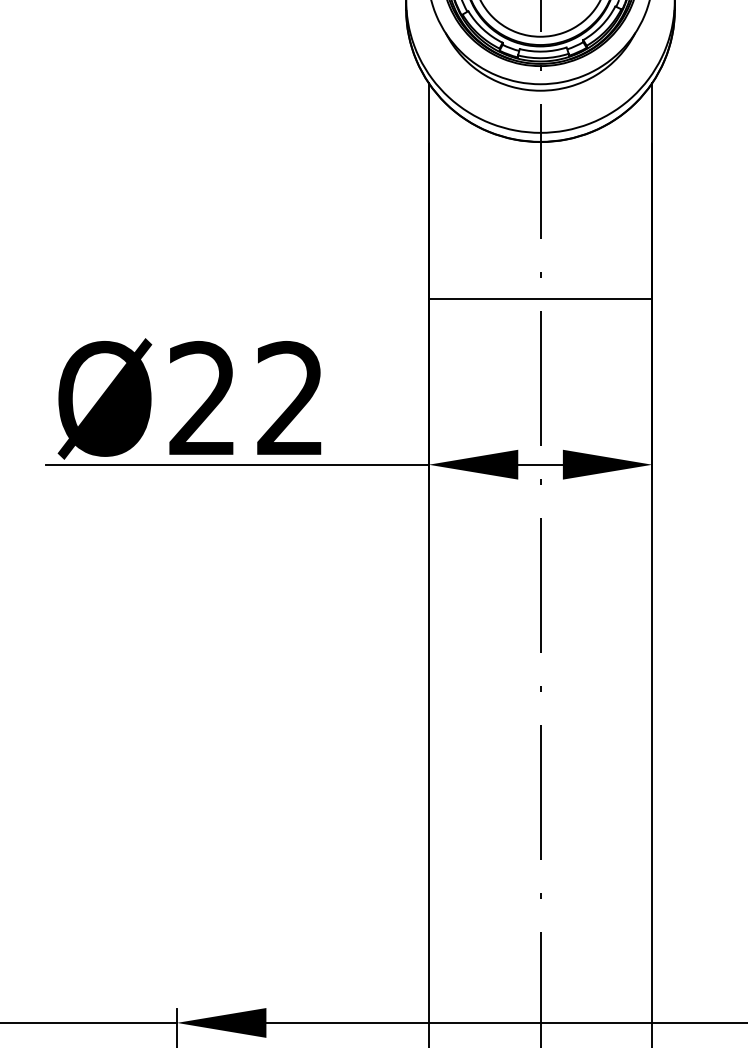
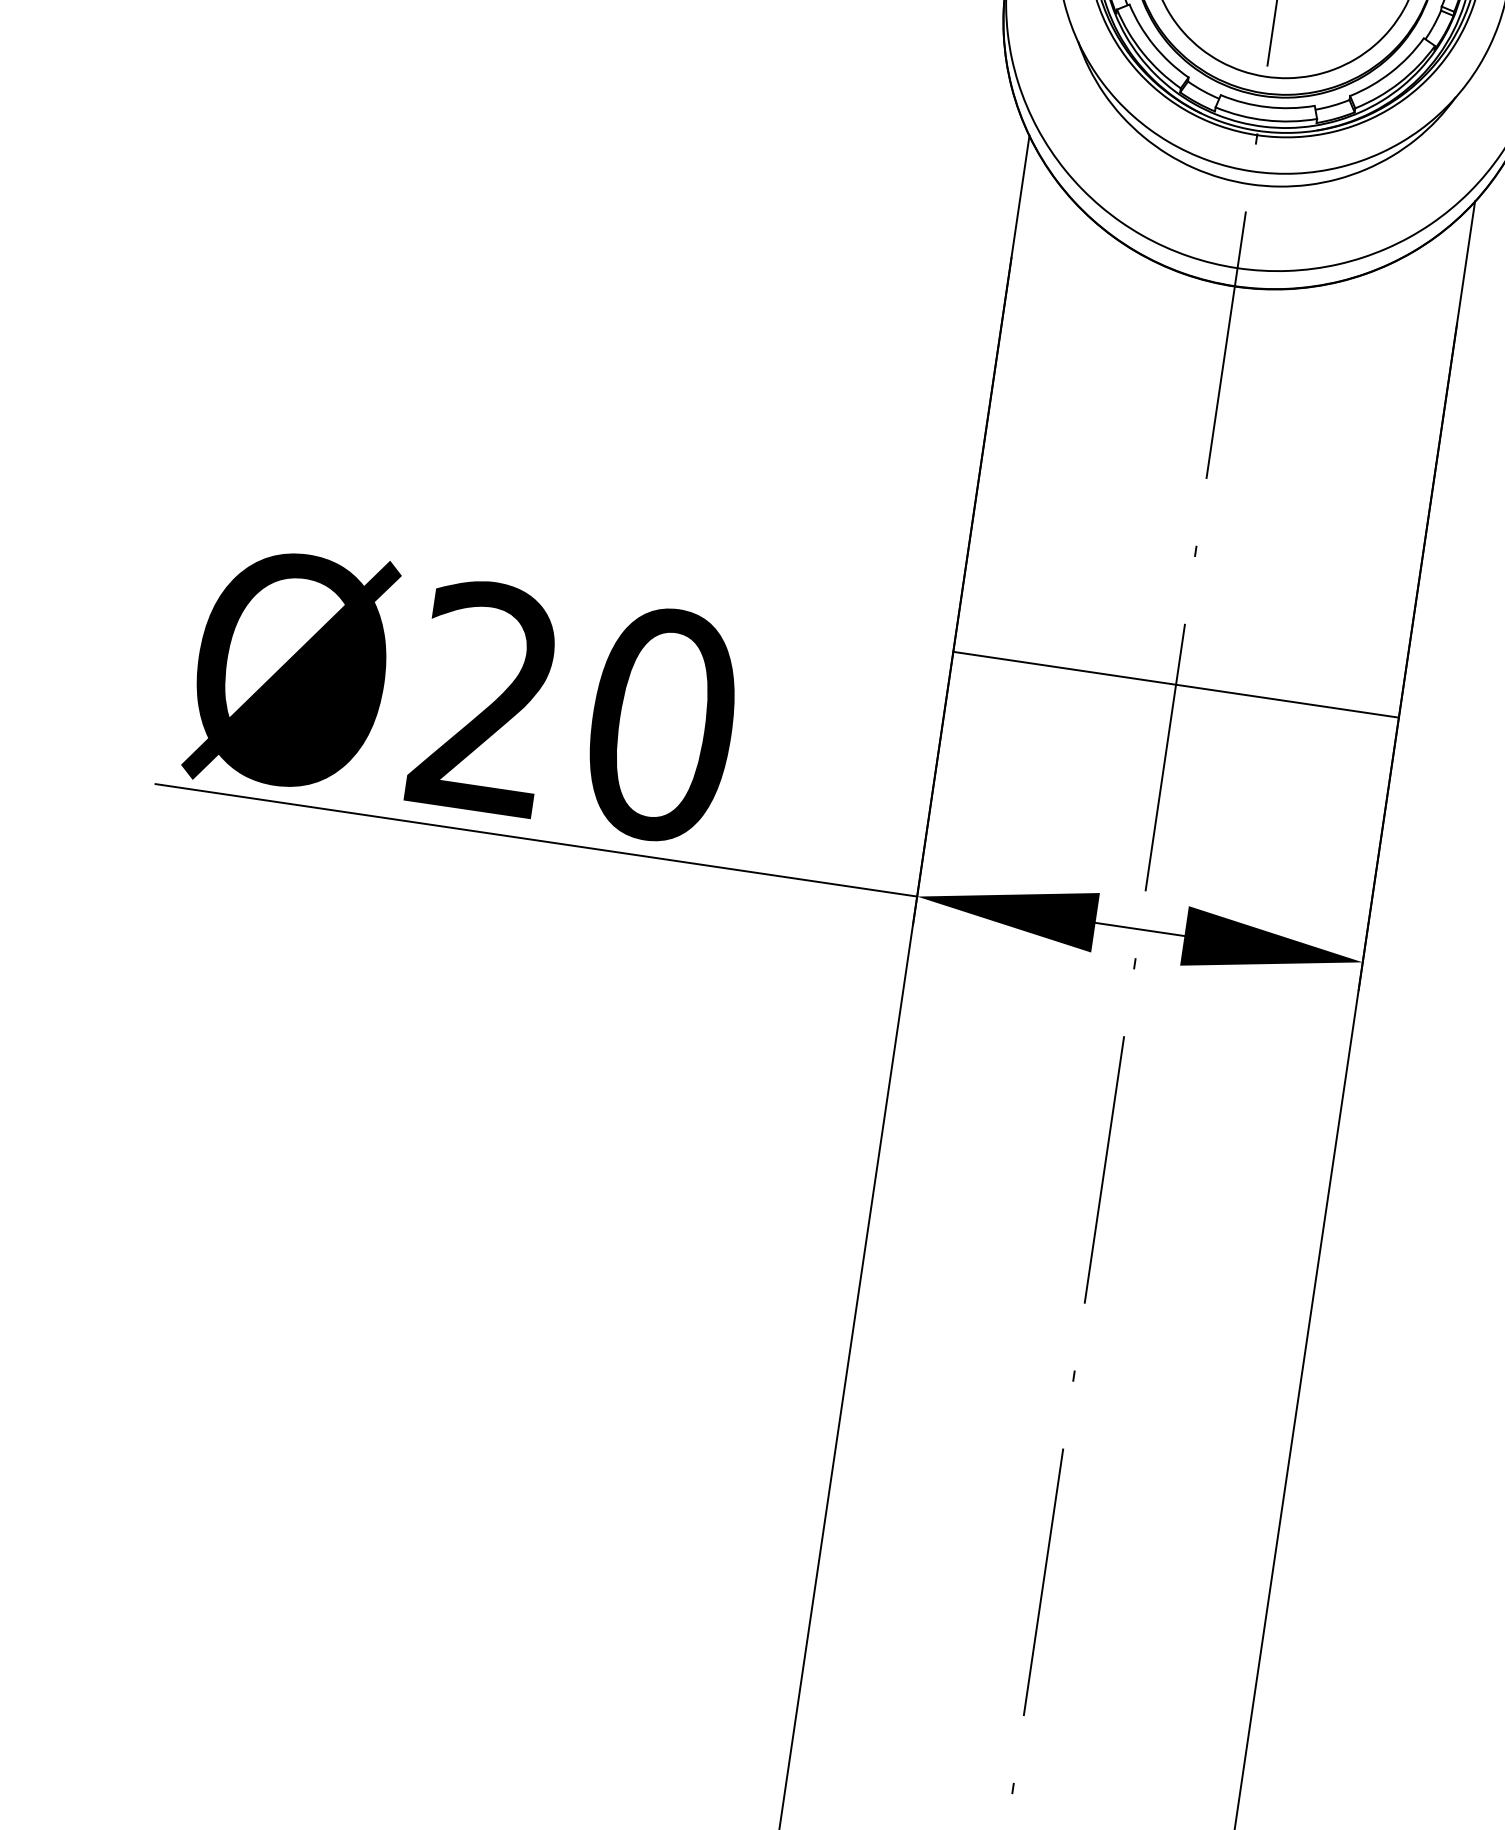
line: (540, 298) -> (1176, 683), moved
text: (290, 398) -> (661, 723), Ø22 -> Ø20

